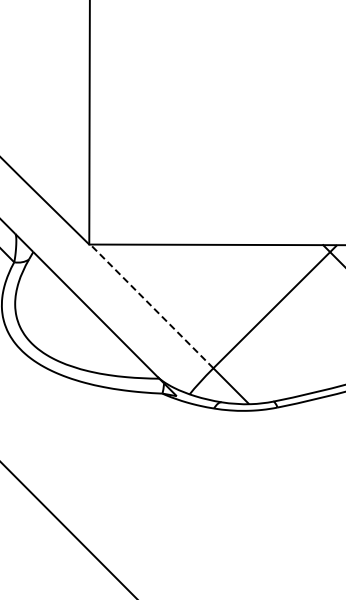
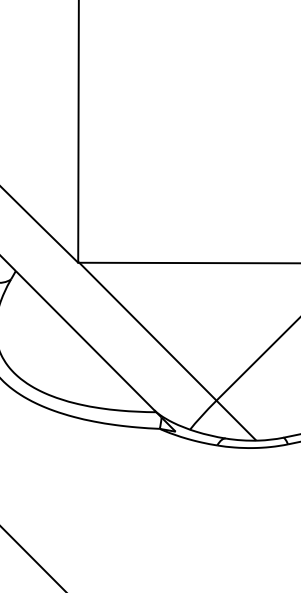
line: (151, 306) -> (147, 331), dashed -> solid

